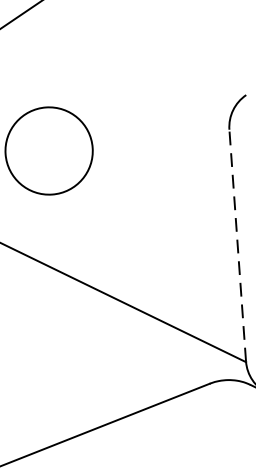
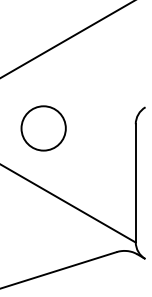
line: (237, 246) -> (135, 183), dashed -> solid

